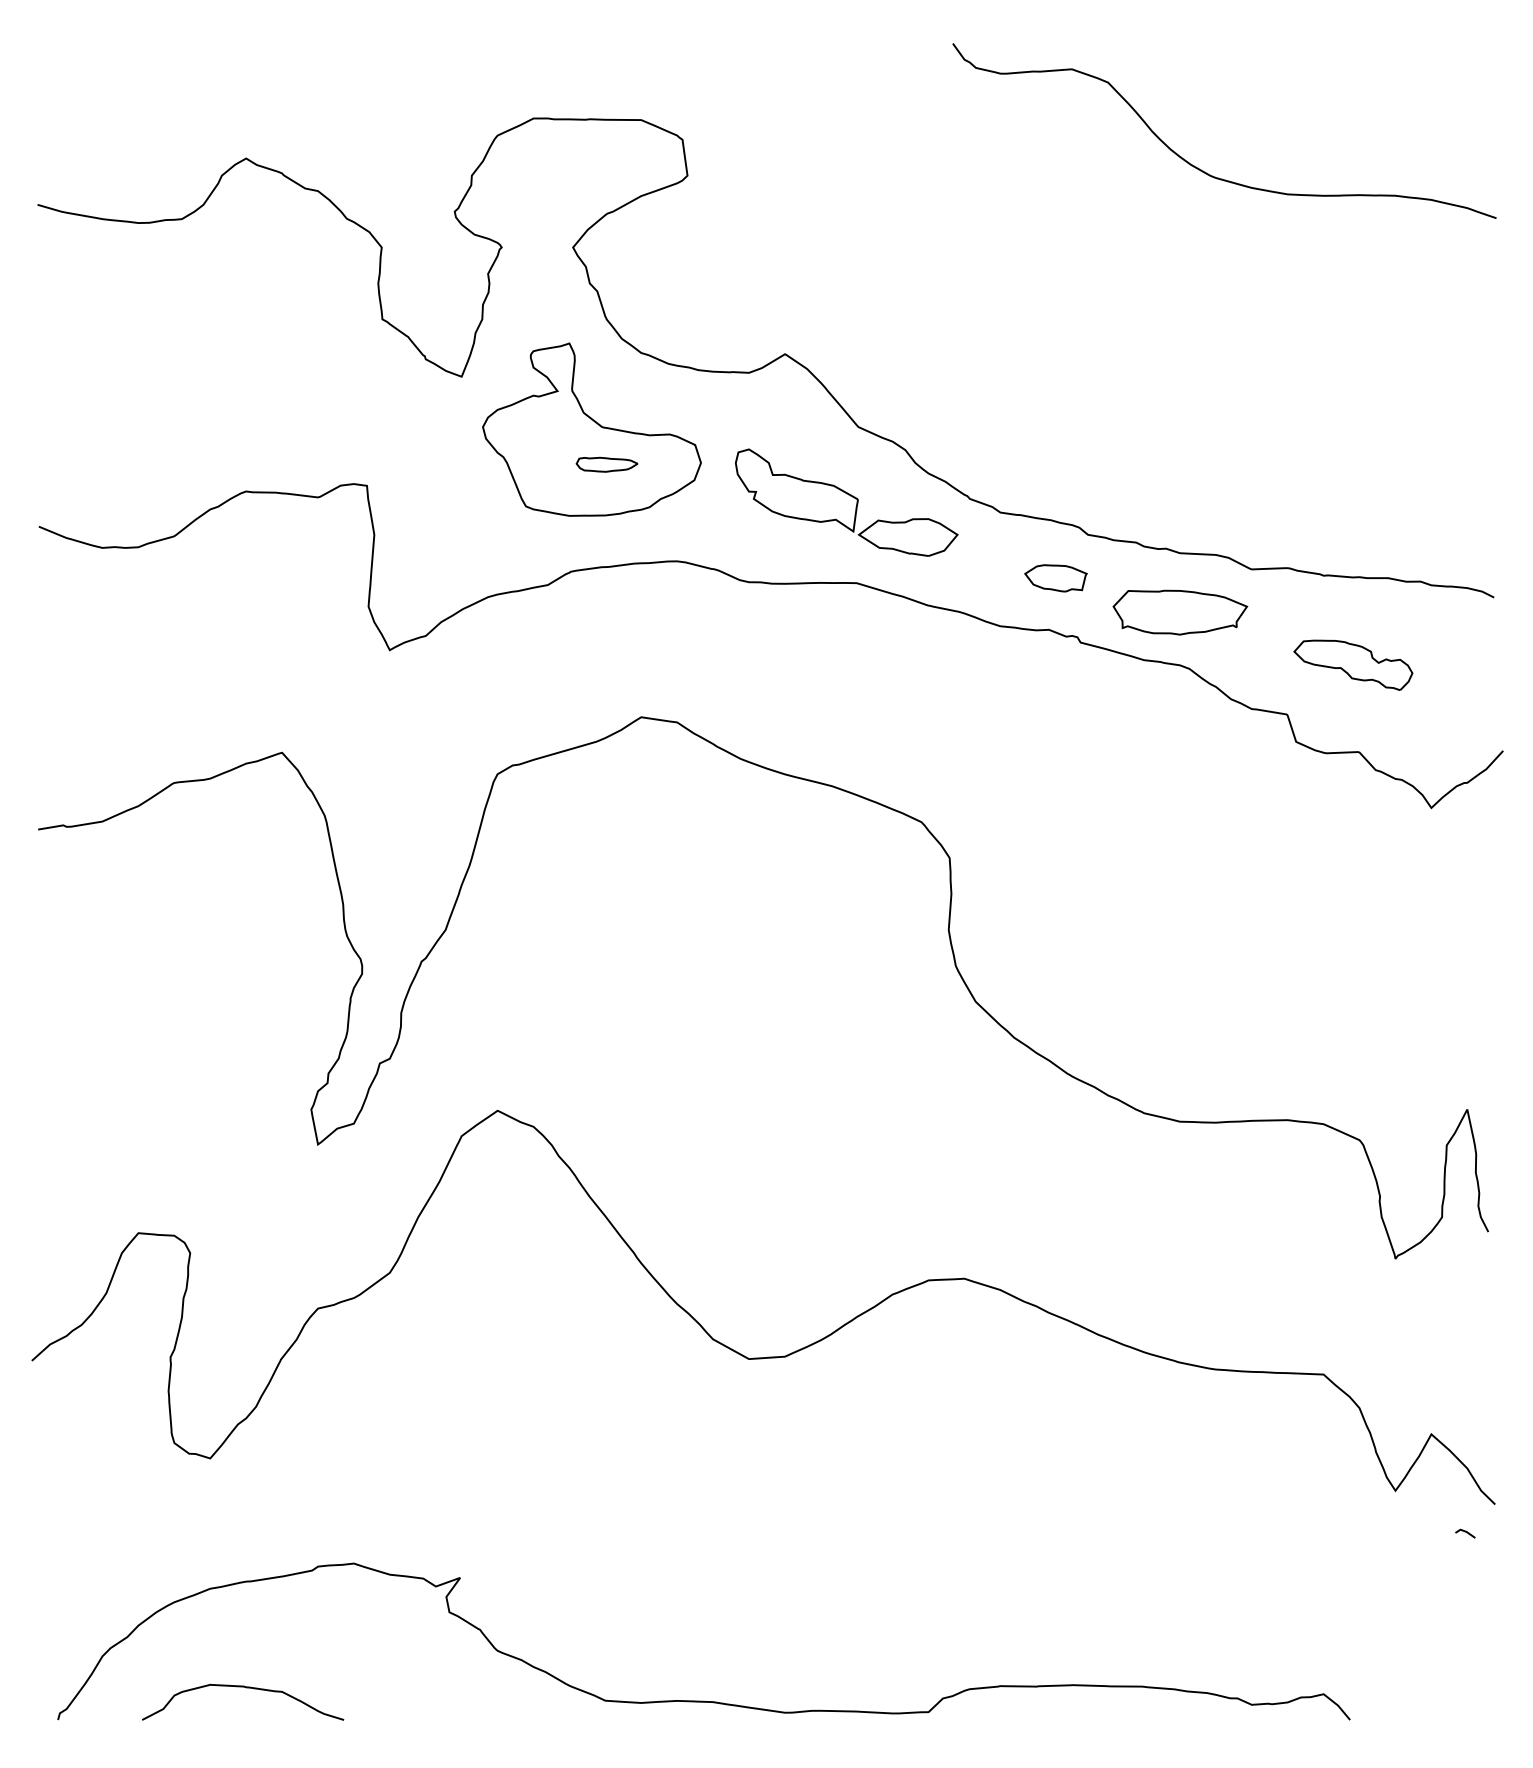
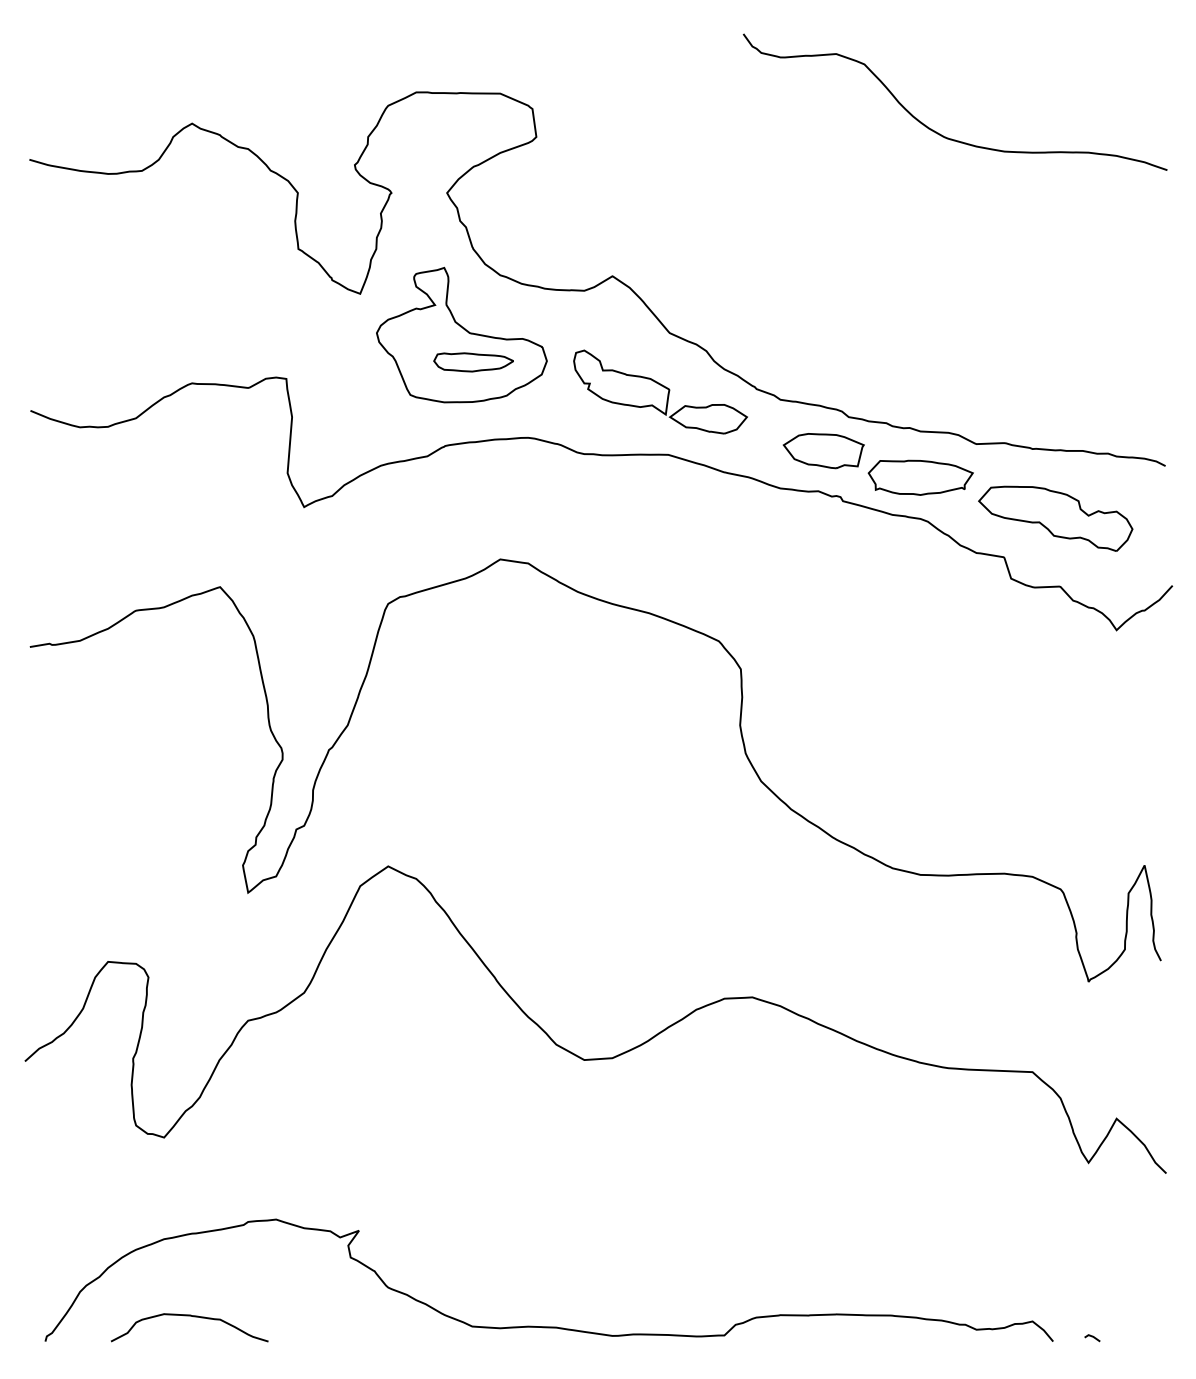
part: (606, 464) -> (473, 362), size x1.67
part: (1055, 578) -> (823, 451), size x1.67
part: (1353, 665) -> (1055, 519), size x1.67
line: (1465, 1532) -> (1092, 1337), moved

